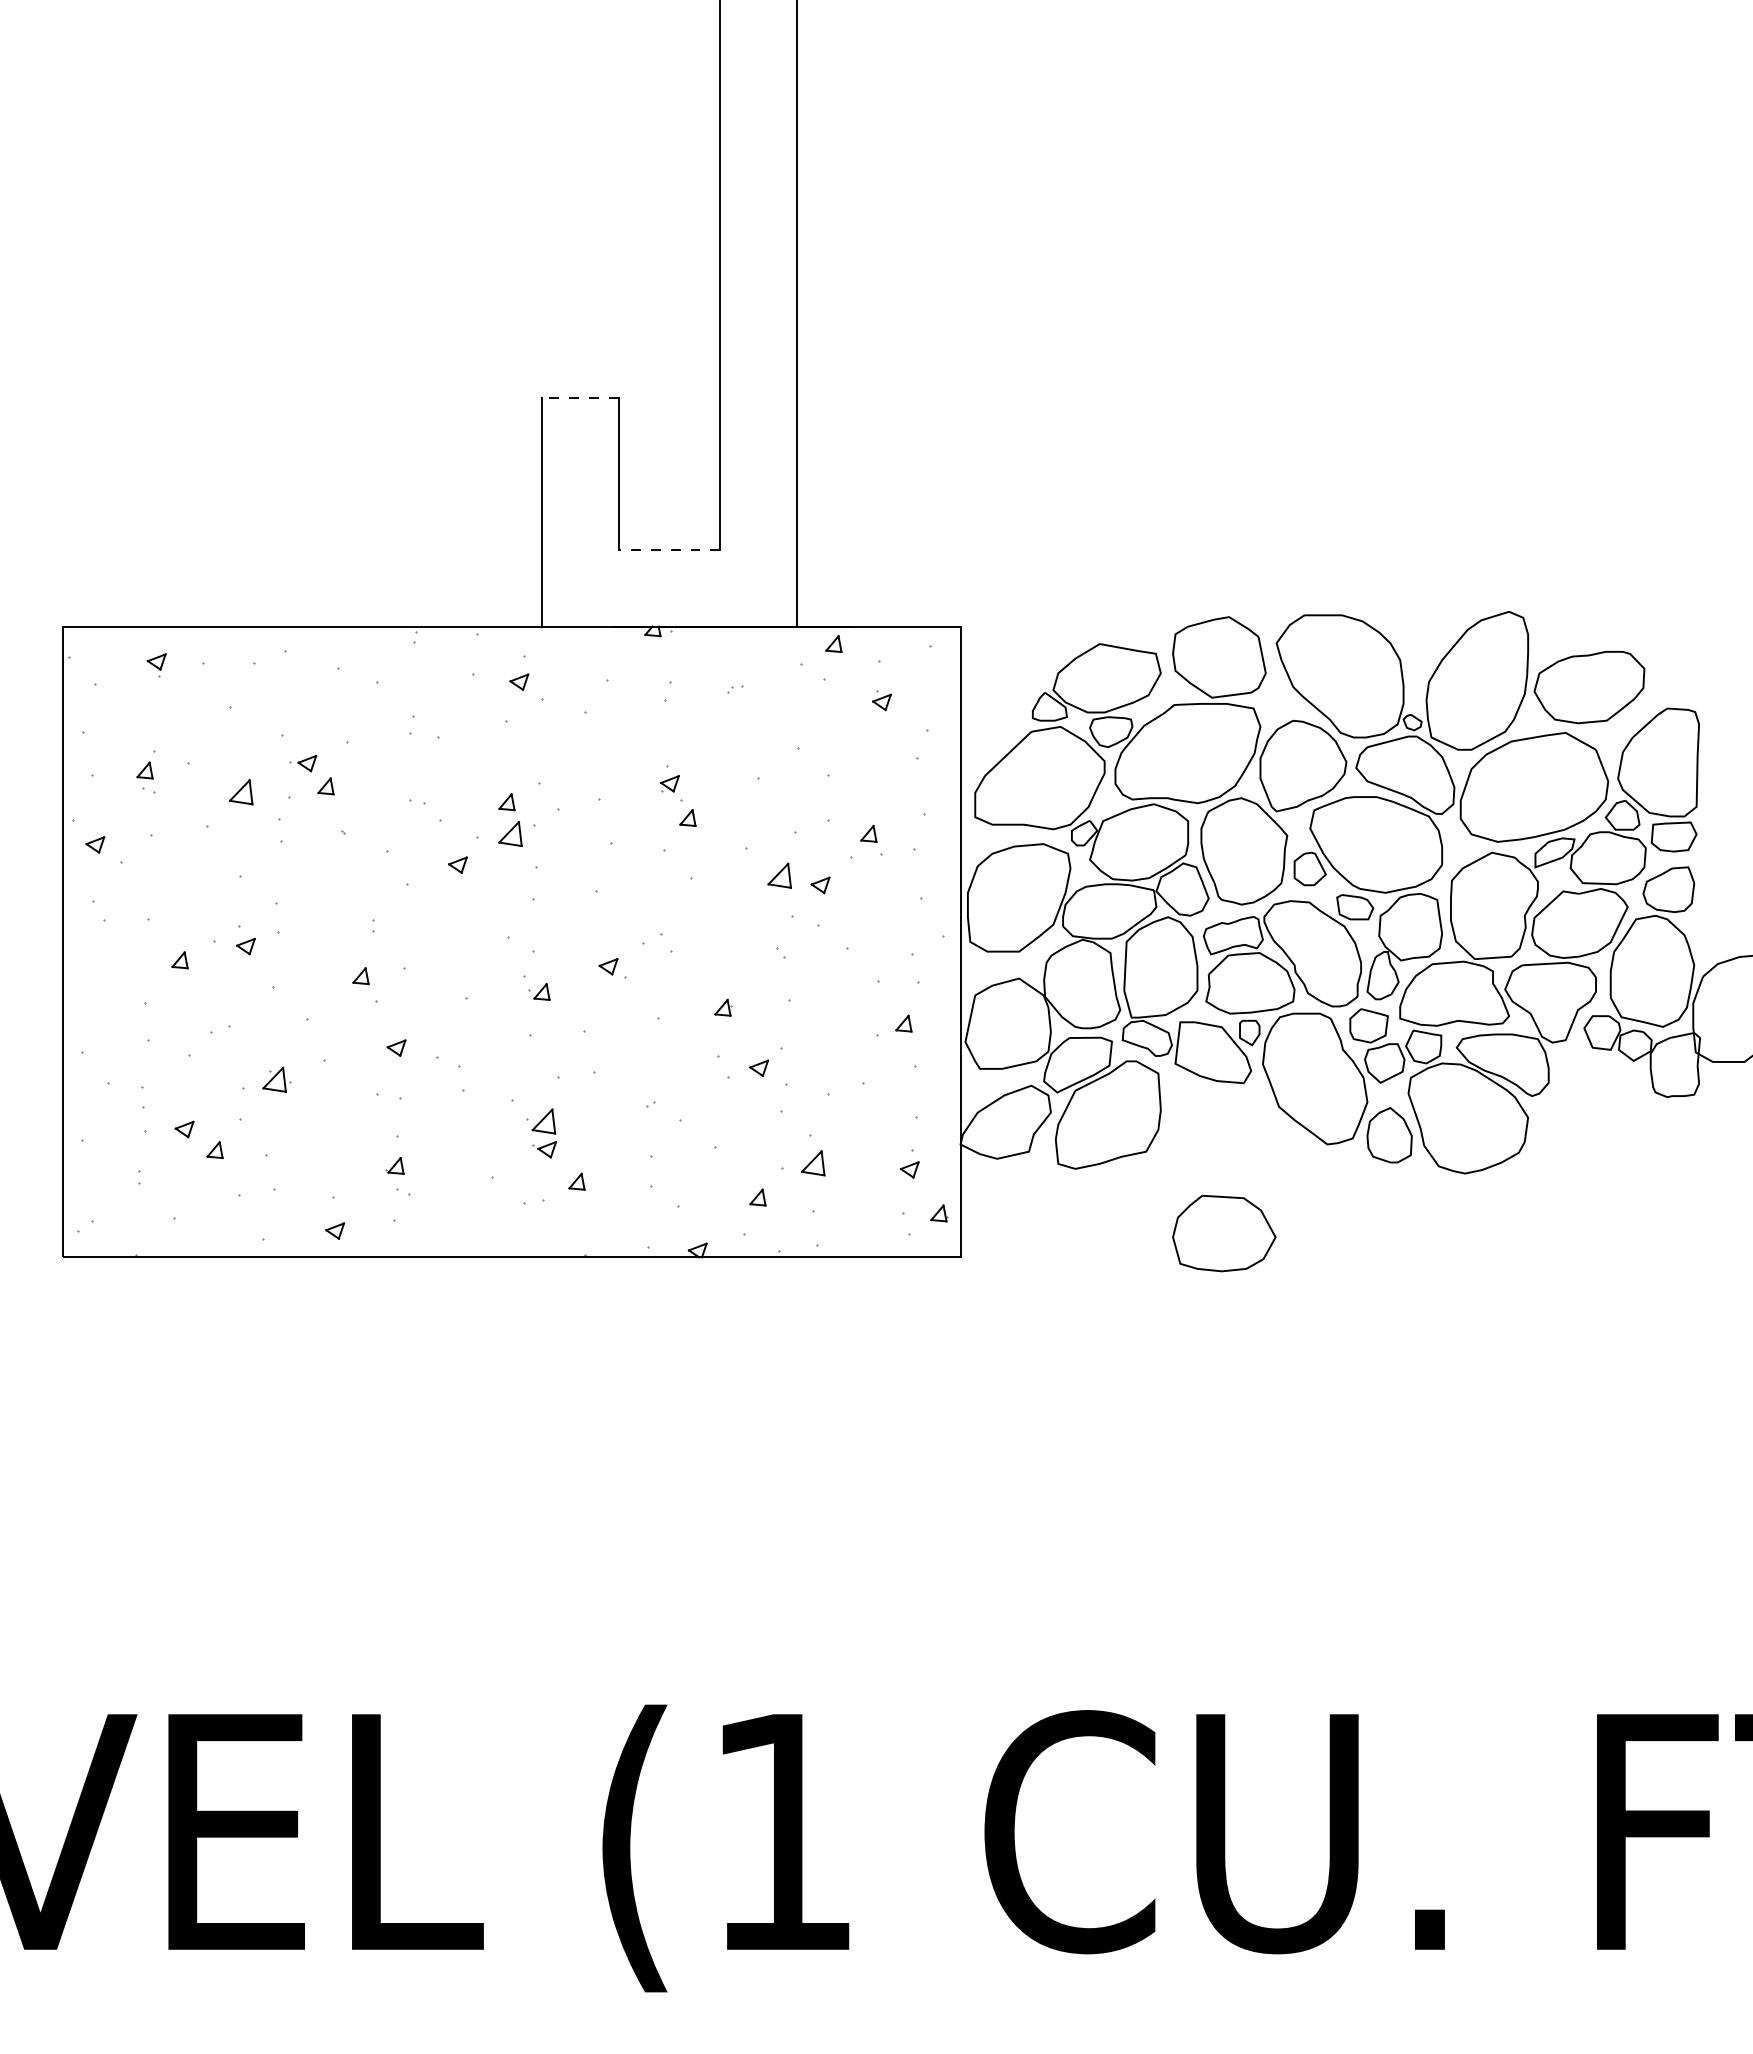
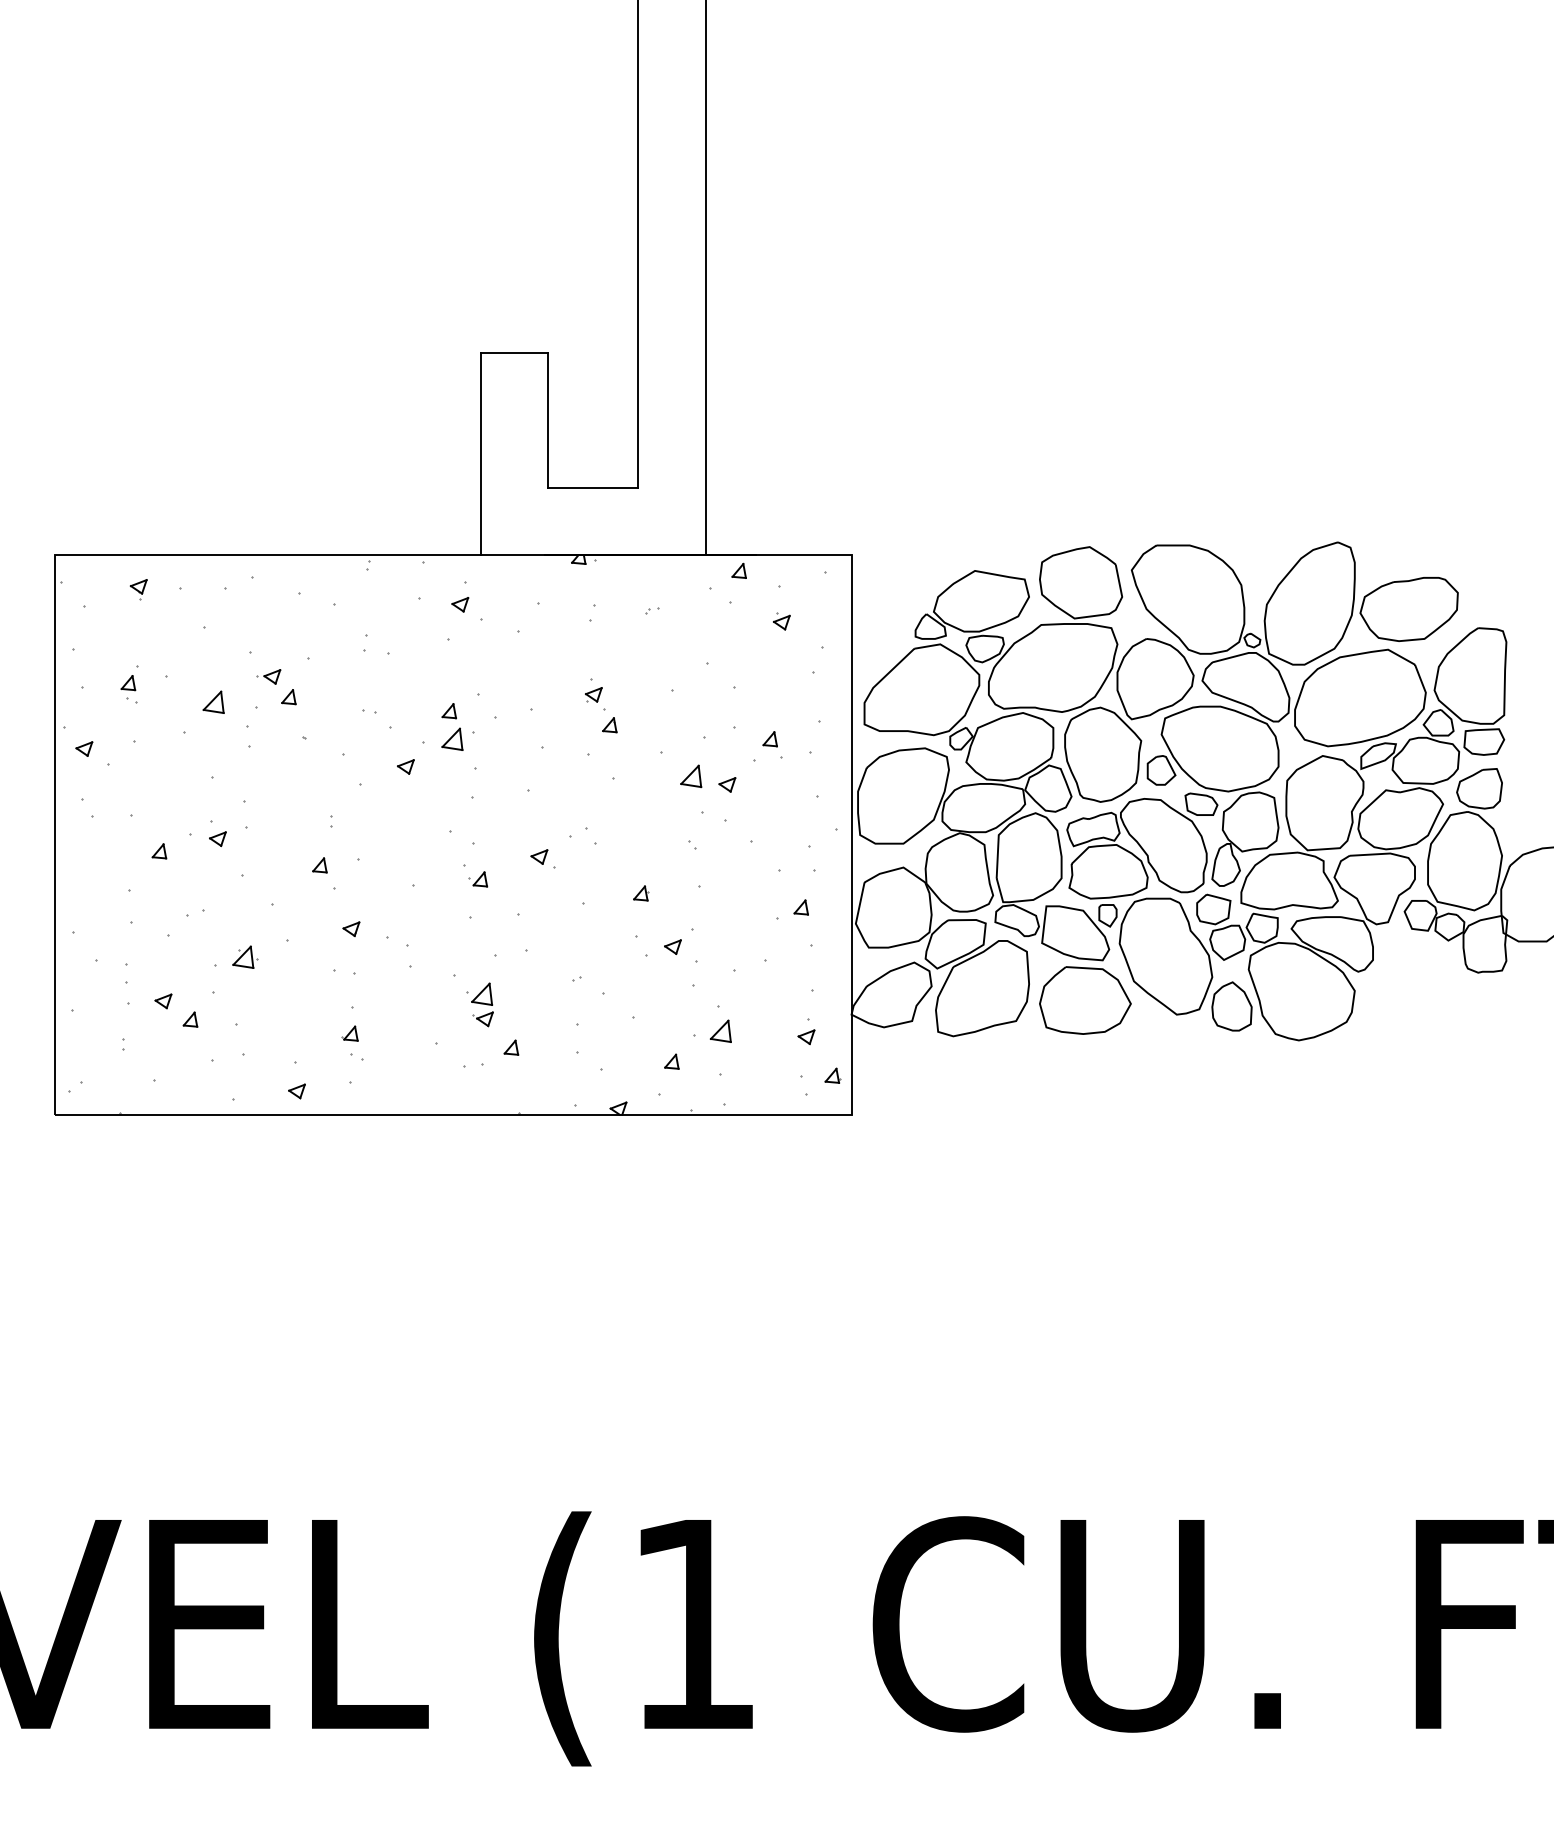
line: (580, 397) -> (514, 352), dashed -> solid
line: (669, 550) -> (593, 487), dashed -> solid
part: (1224, 1233) -> (1085, 1000), moved

